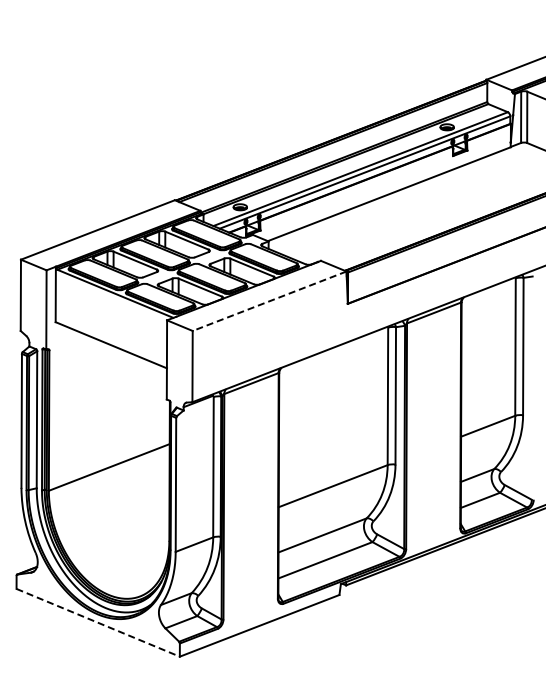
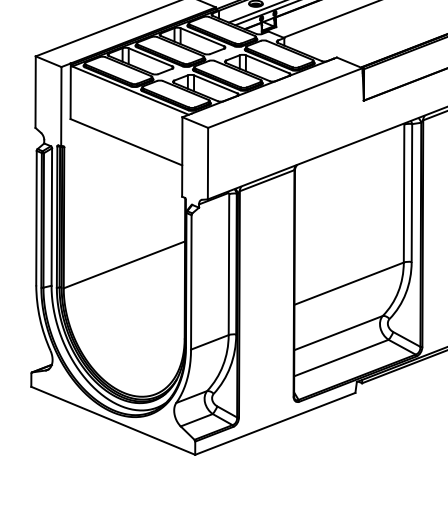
line: (269, 301) -> (285, 98), dashed -> solid
line: (98, 623) -> (113, 421), dashed -> solid

